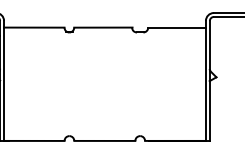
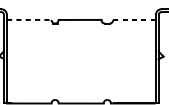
line: (34, 27) -> (29, 19), solid -> dashed
line: (177, 27) -> (134, 19), solid -> dashed

